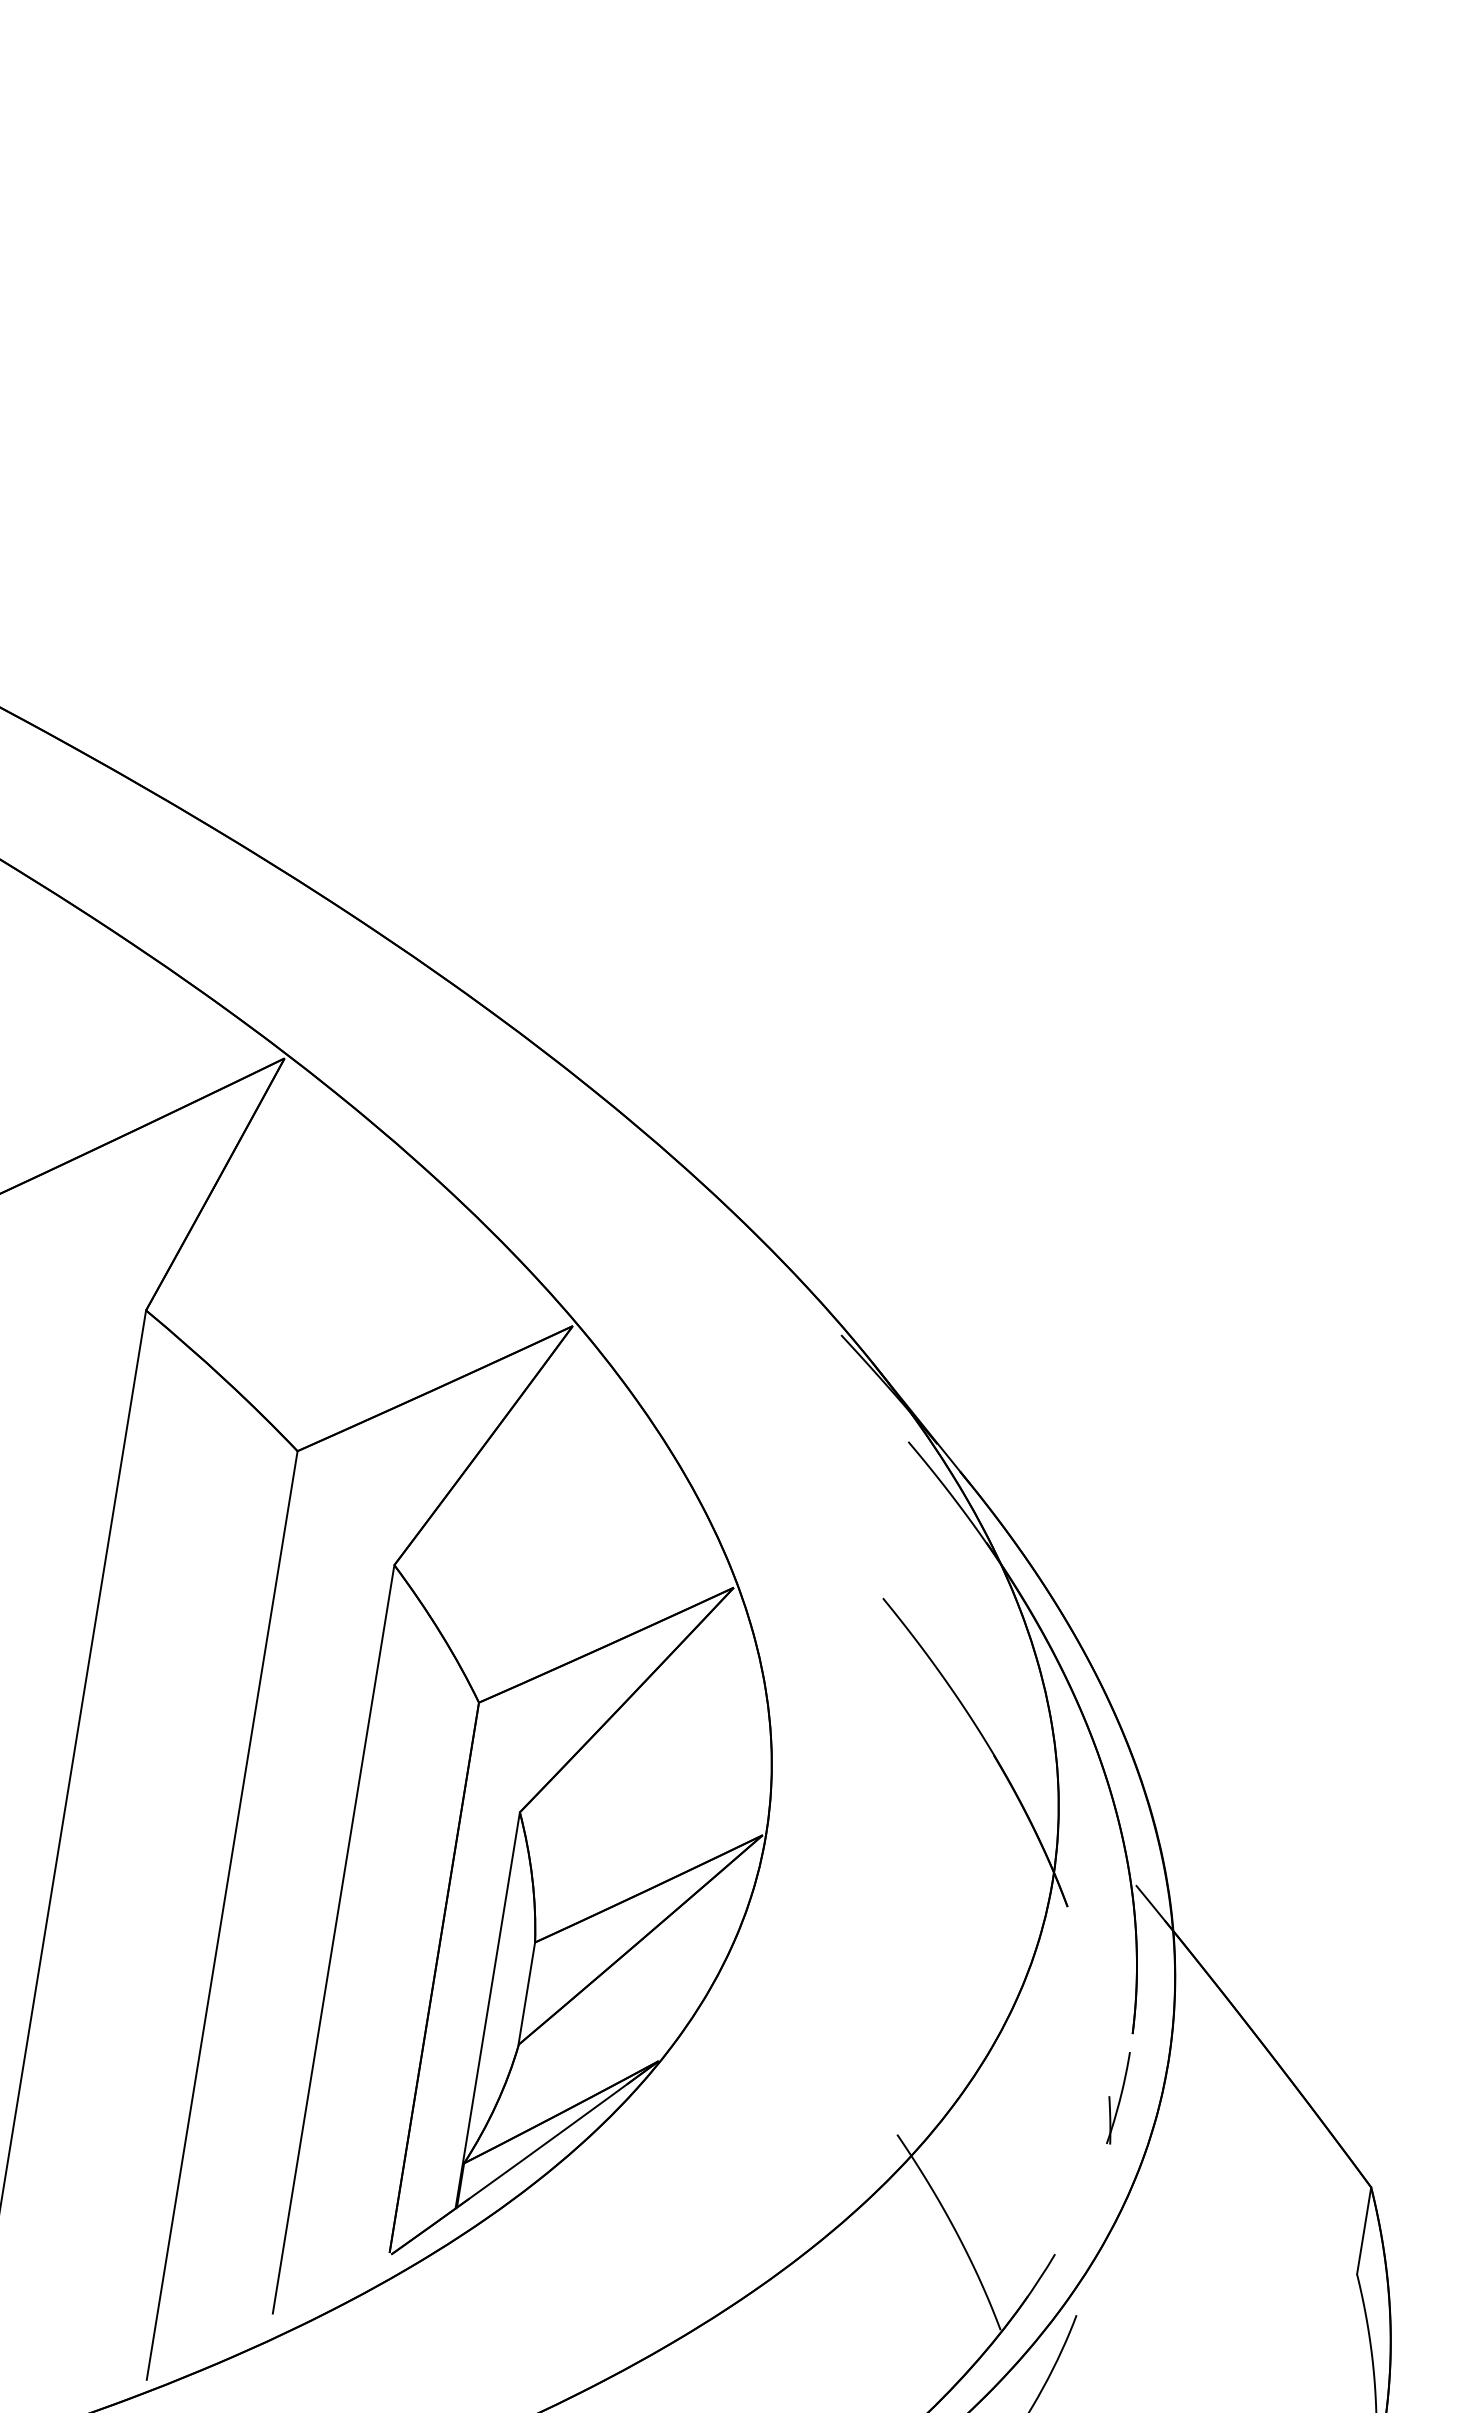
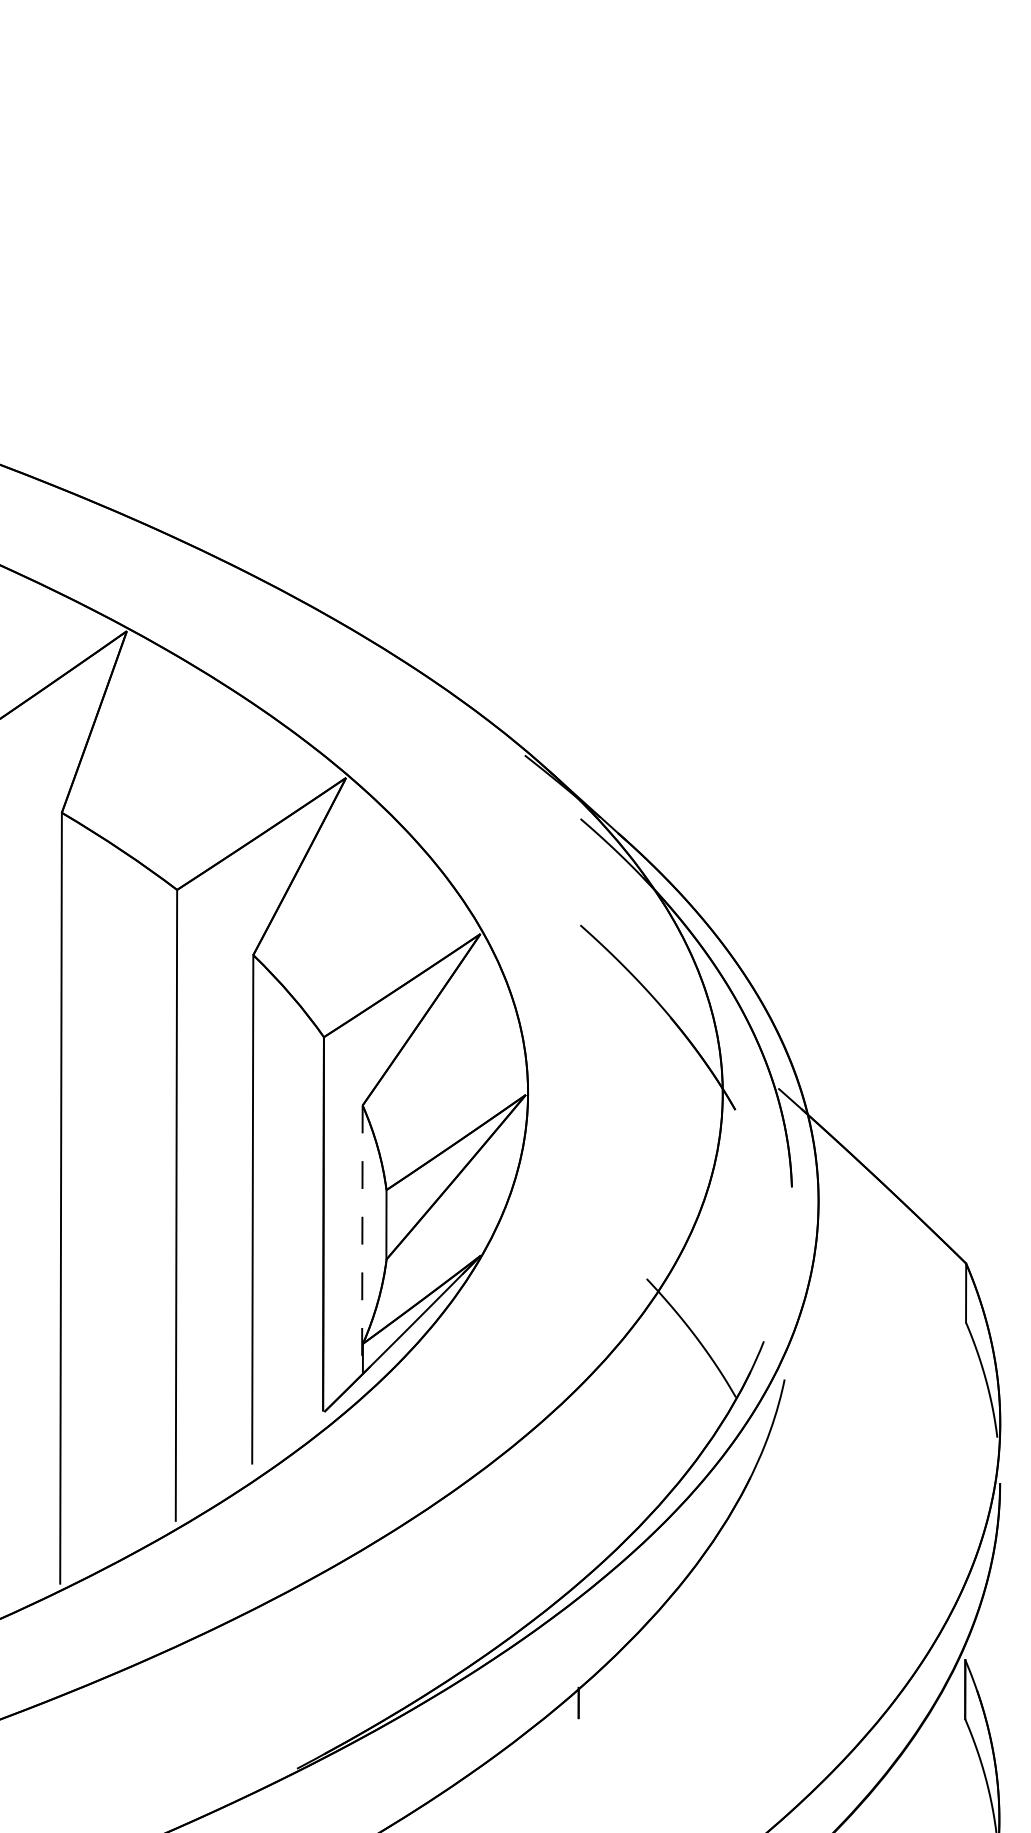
line: (487, 2011) -> (362, 1240), solid -> dashed
part: (1115, 2096) -> (787, 1230), removed

